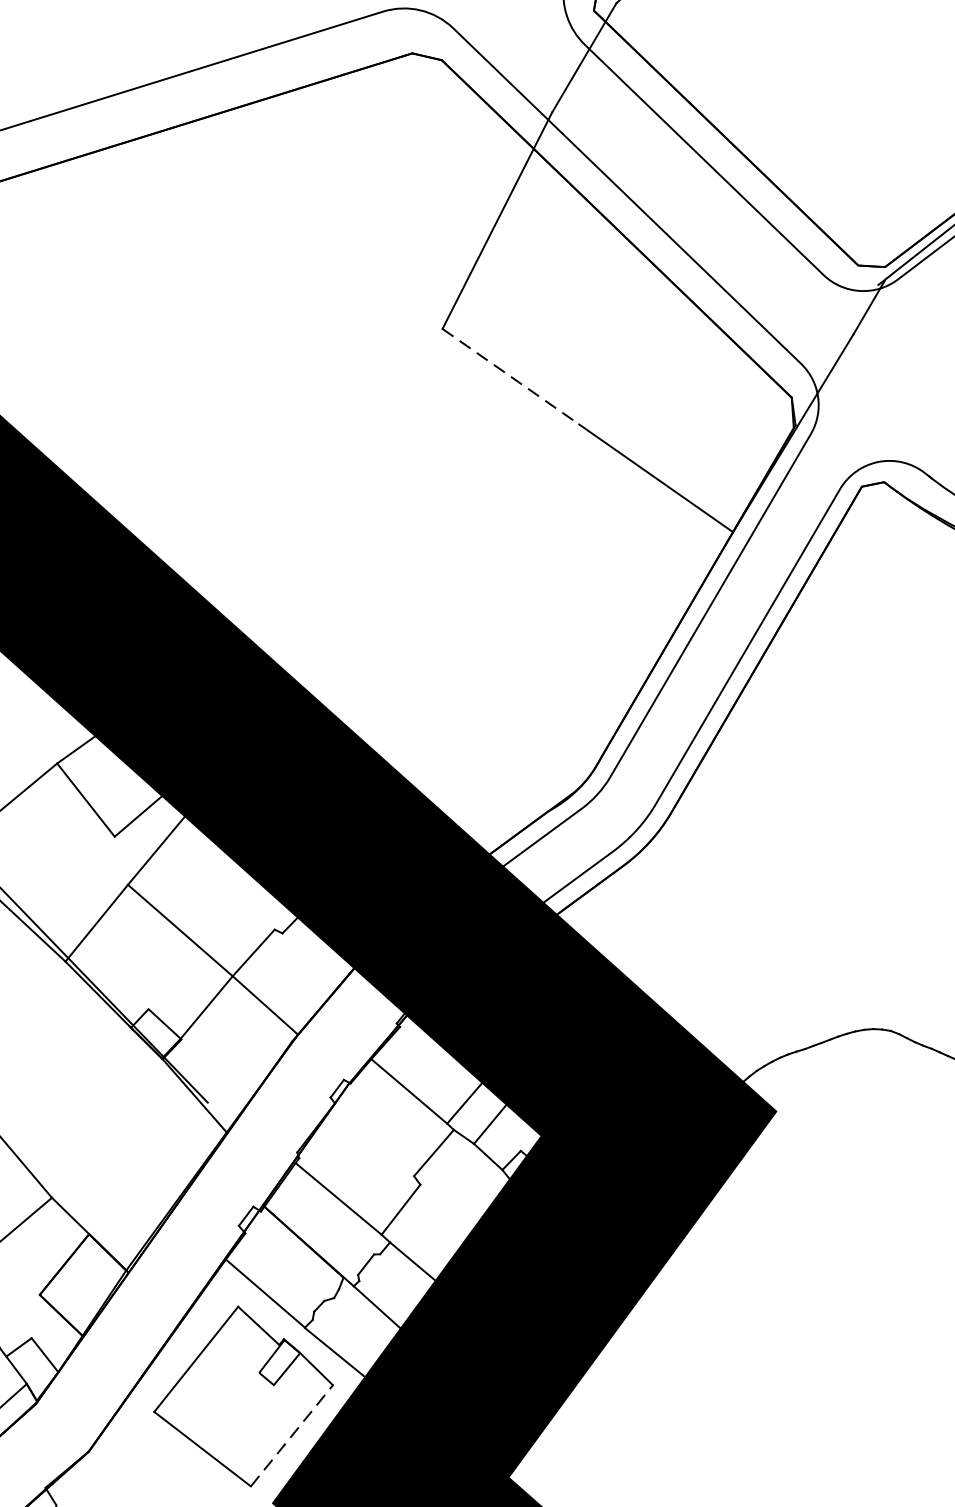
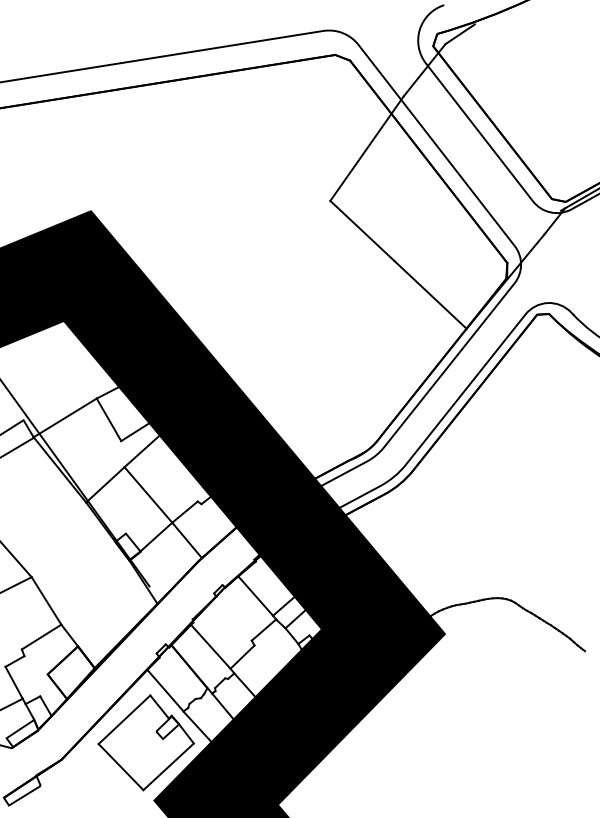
line: (510, 375) -> (362, 230), dashed -> solid
line: (293, 1434) -> (169, 766), dashed -> solid

